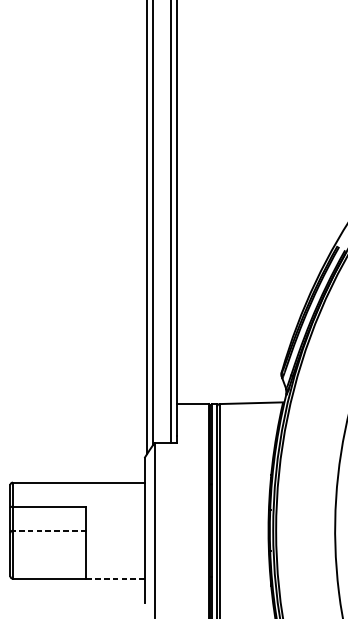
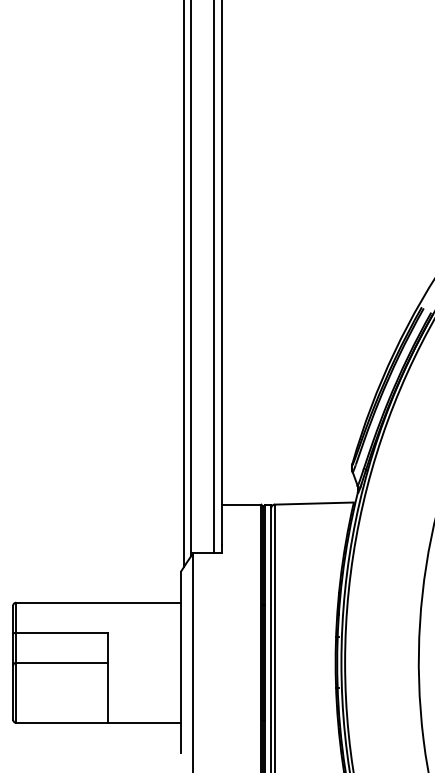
line: (49, 530) -> (62, 662), dashed -> solid
line: (115, 578) -> (144, 722), dashed -> solid

